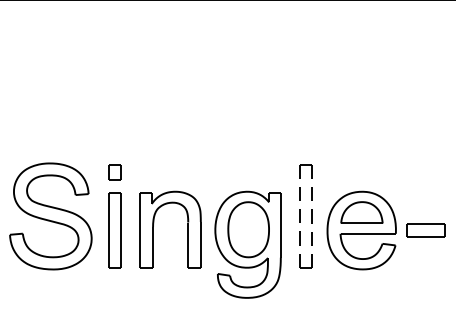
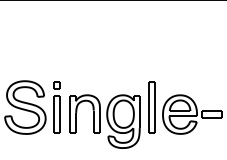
line: (300, 216) -> (149, 107), dashed -> solid
line: (312, 216) -> (155, 107), dashed -> solid

